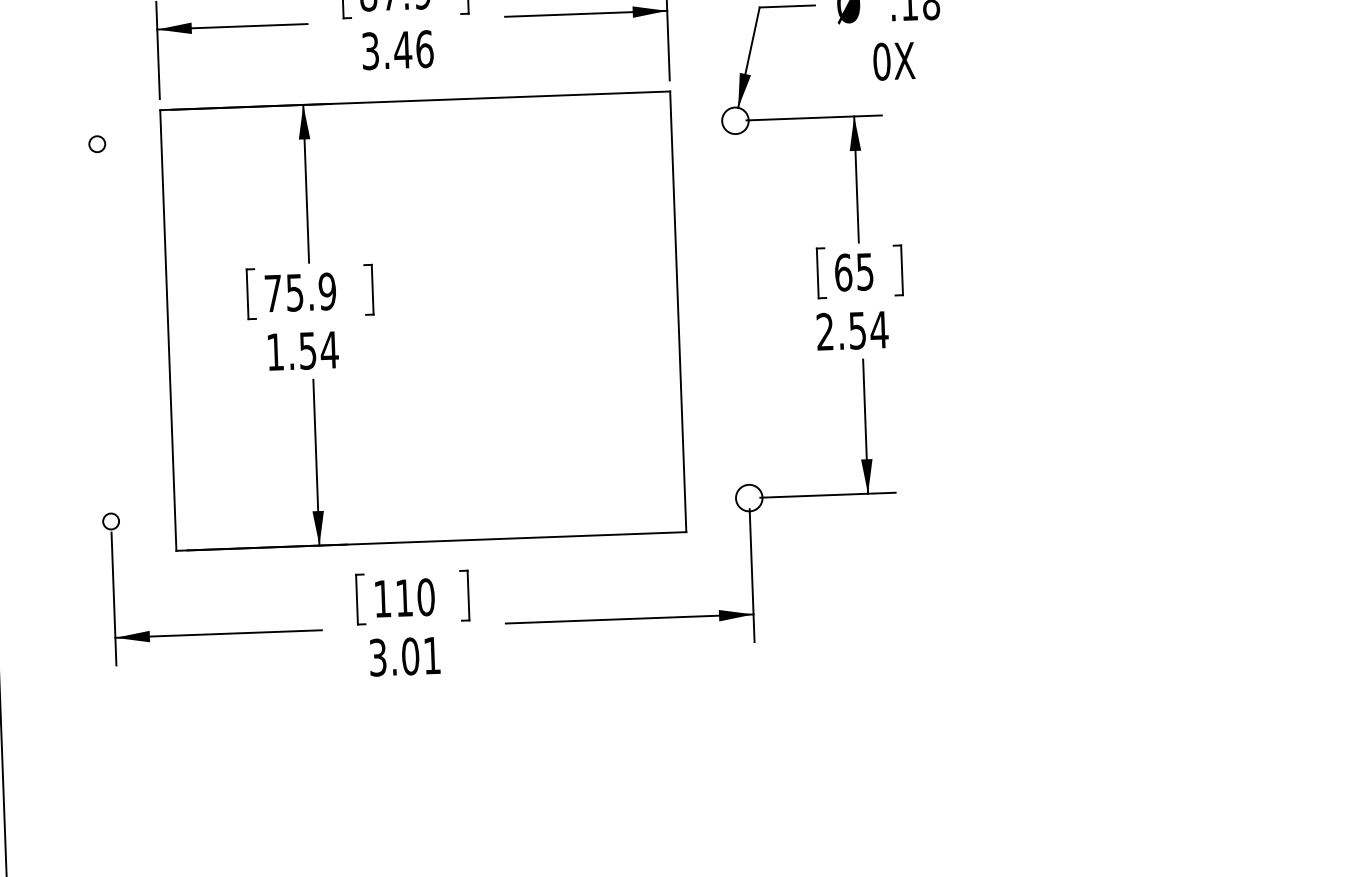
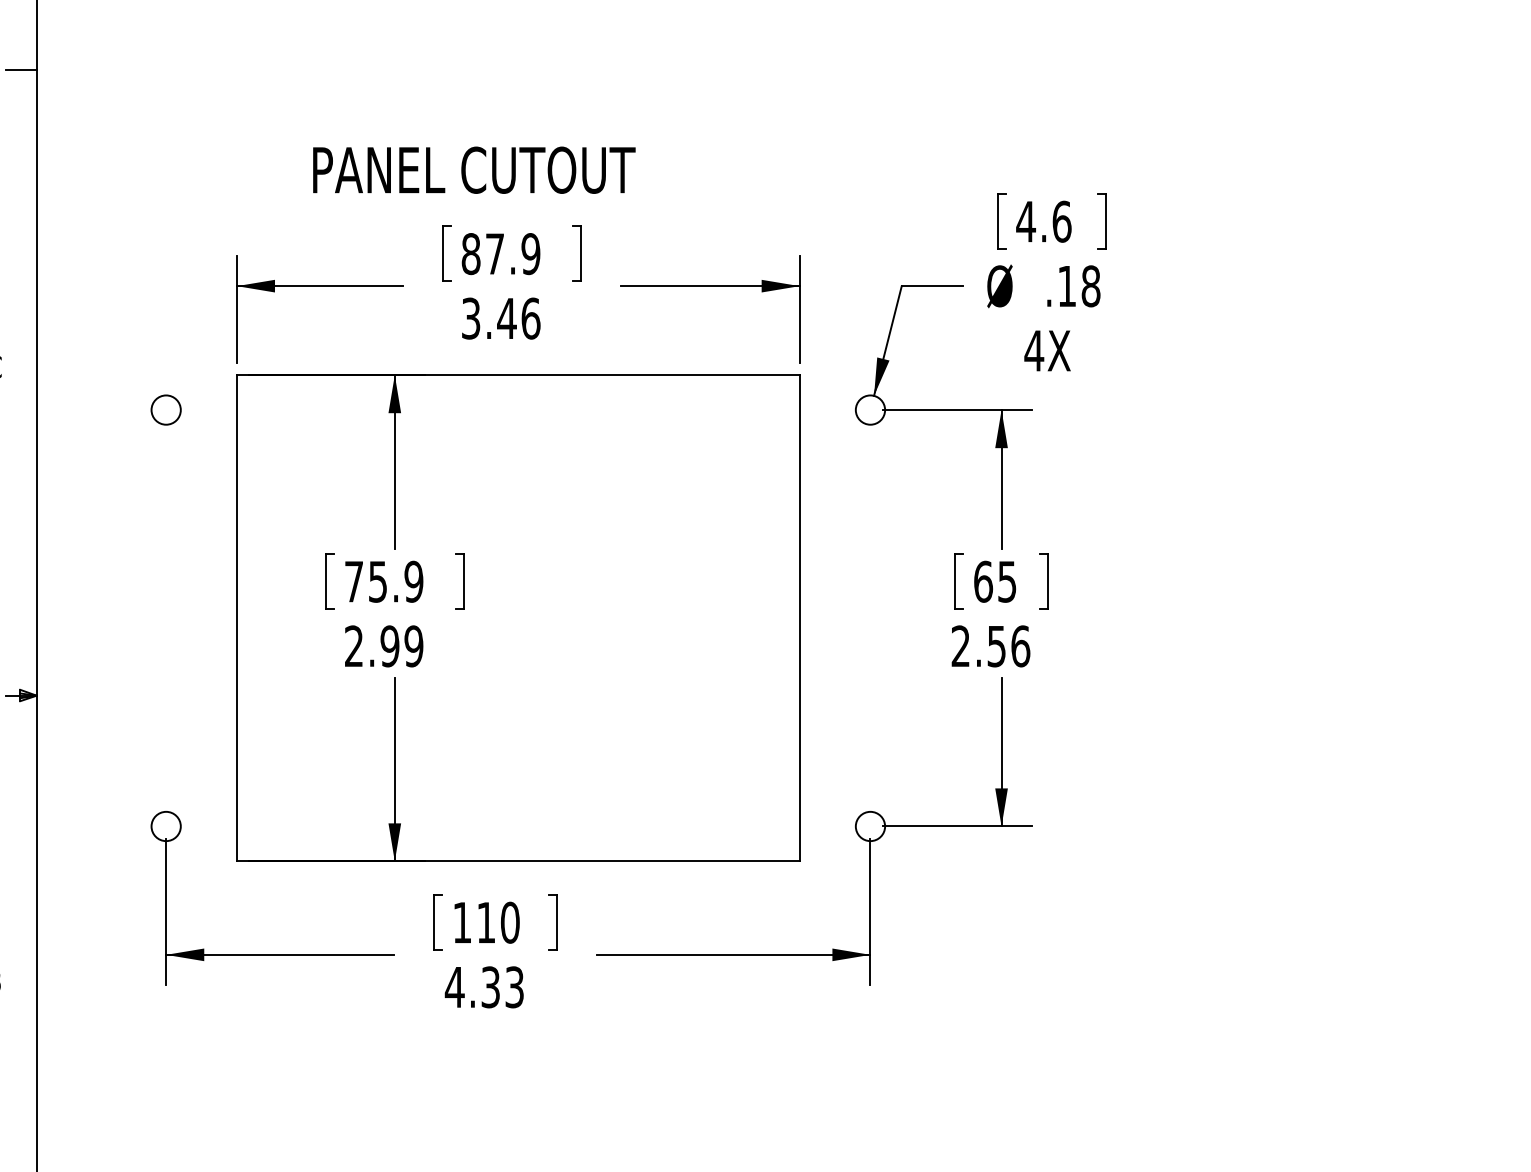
text: (882, 61) -> (1034, 350), 0X -> 4X
circle: (96, 143) -> (165, 409), size x1.67
text: (879, 330) -> (1020, 646), 2.54 -> 2.56
text: (302, 351) -> (384, 646), 1.54 -> 2.99
circle: (110, 521) -> (165, 826), size x1.67
text: (403, 656) -> (483, 987), 3.01 -> 4.33

